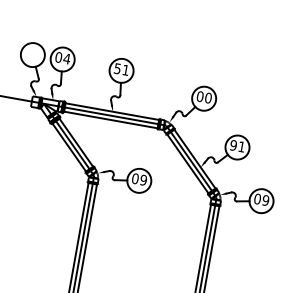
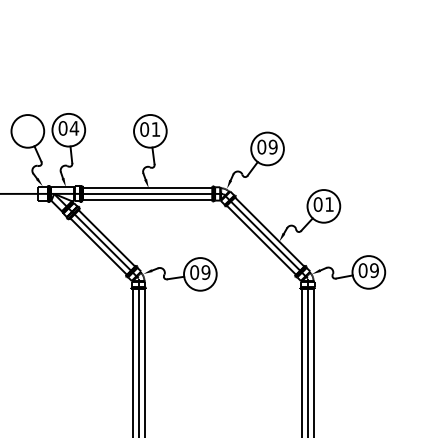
text: (117, 68) -> (144, 129), 51 -> 01
text: (207, 98) -> (272, 147), 00 -> 09
text: (233, 145) -> (317, 204), 91 -> 01

